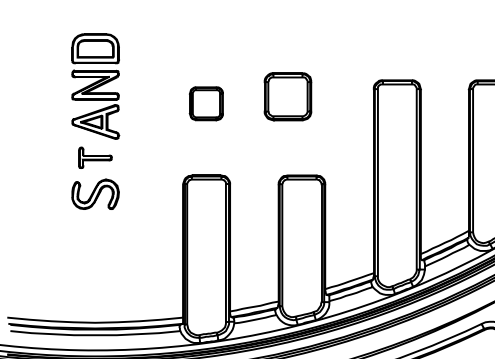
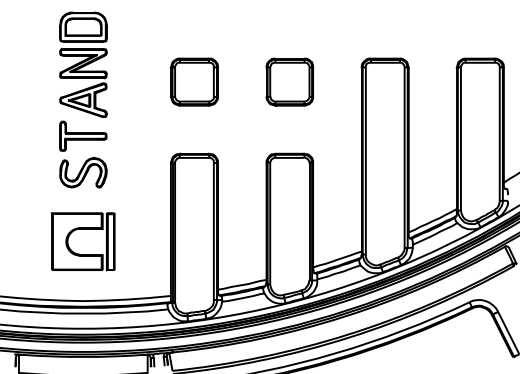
part: (287, 96) -> (289, 81), moved
part: (205, 103) -> (193, 81), size x1.43
part: (95, 157) -> (83, 135), size x1.43
part: (94, 251) -> (82, 229), added

